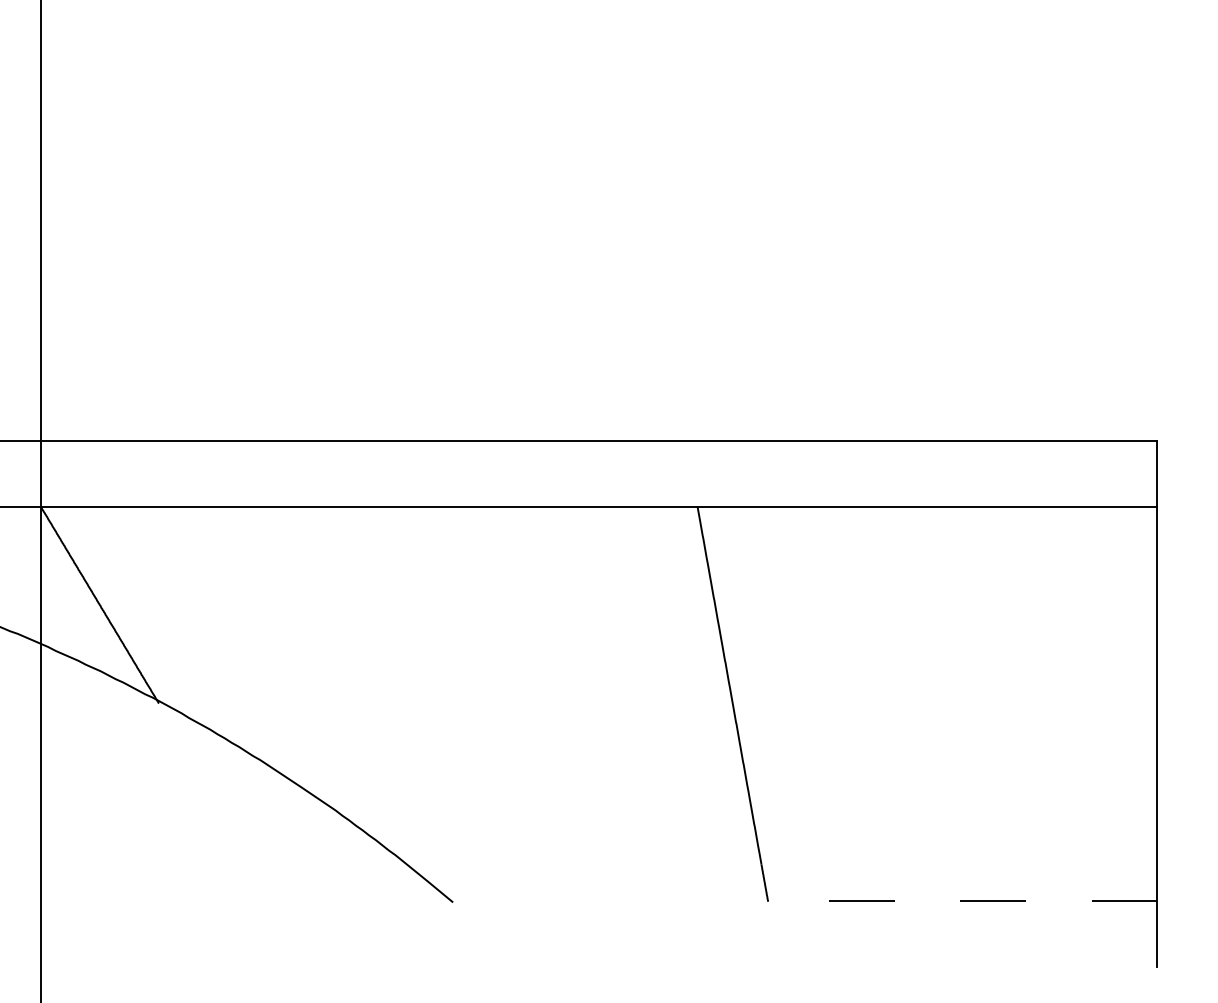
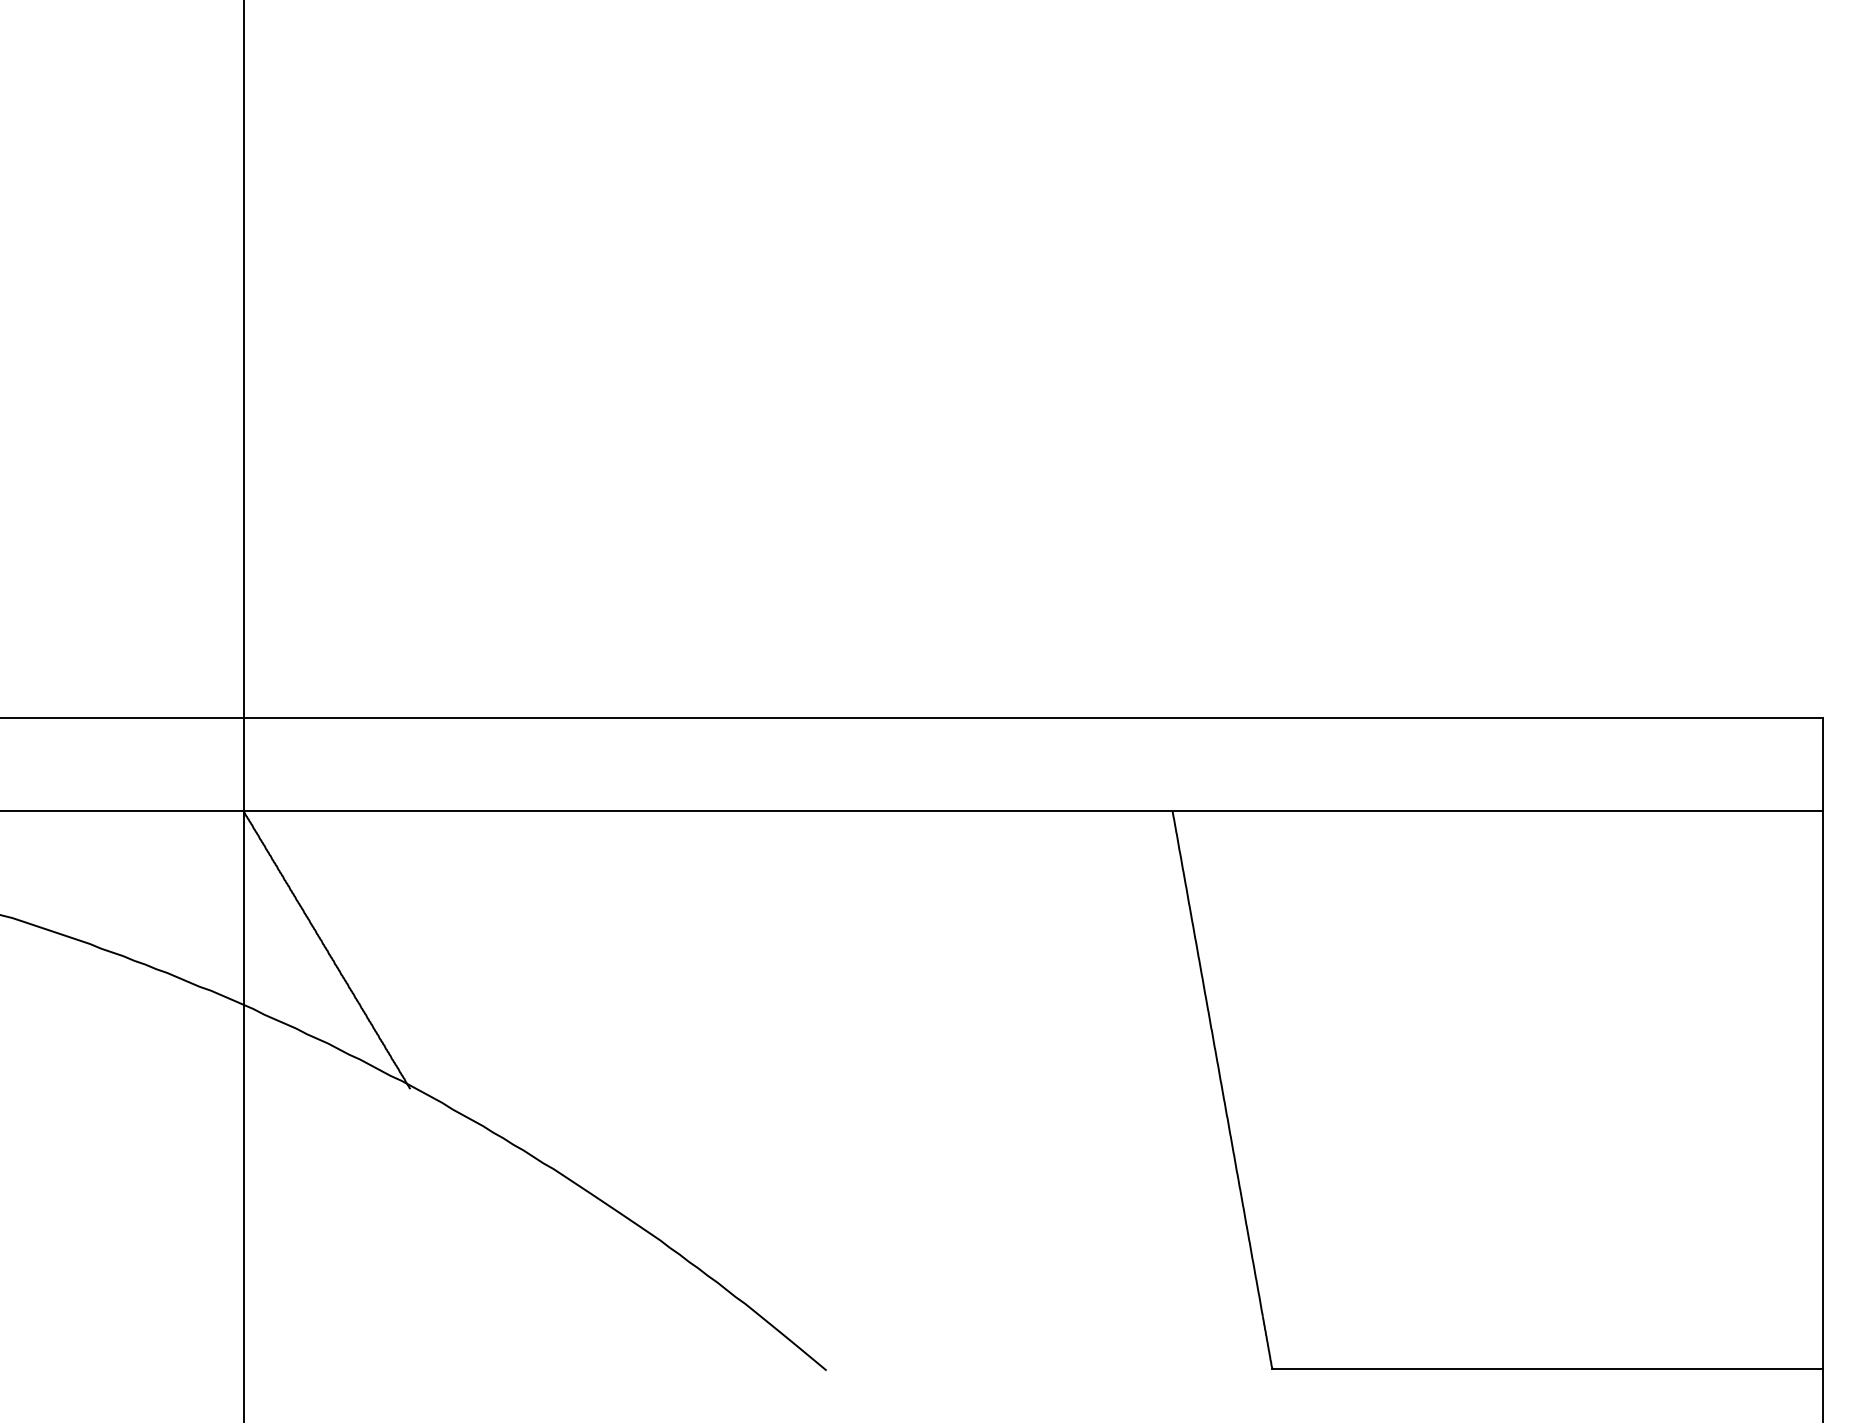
line: (962, 900) -> (1547, 1368), dashed -> solid

